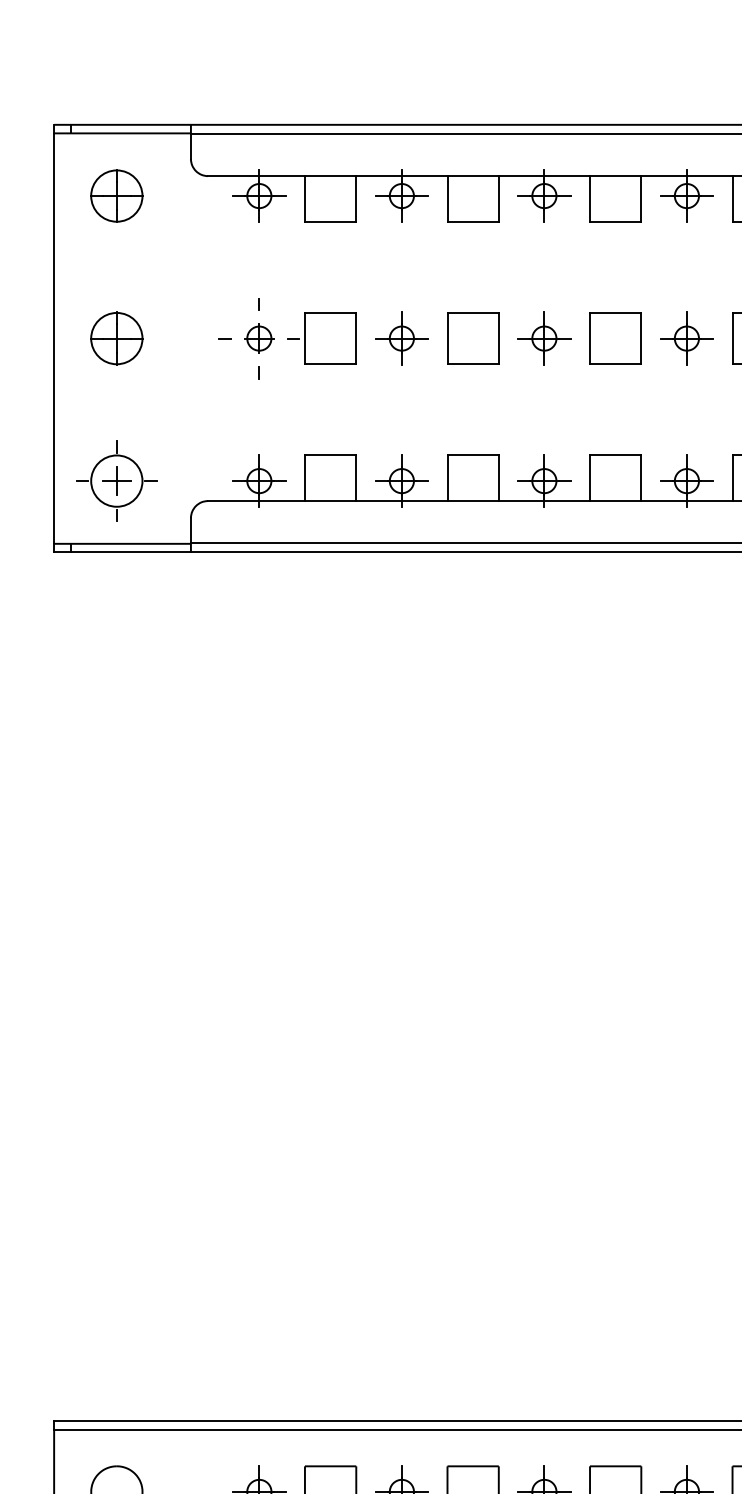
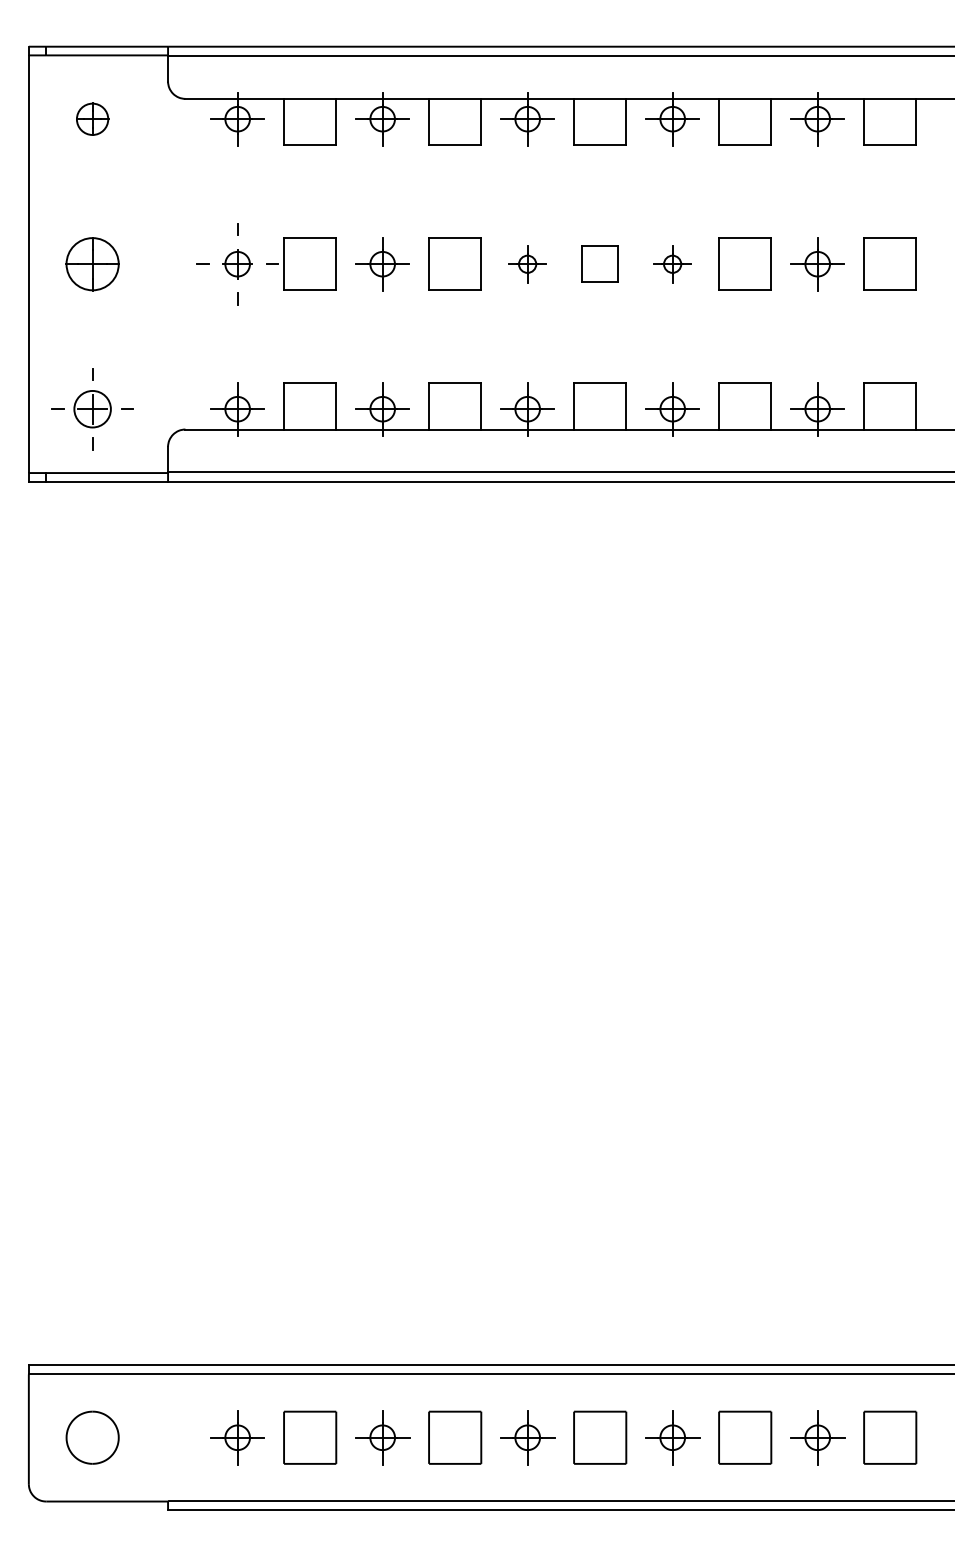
part: (116, 196) -> (92, 119), size x0.6
part: (614, 337) -> (599, 263), size x0.7
part: (544, 338) -> (527, 264), size x0.7
part: (686, 338) -> (672, 264), size x0.7
circle: (116, 481) -> (92, 409), size x0.7

